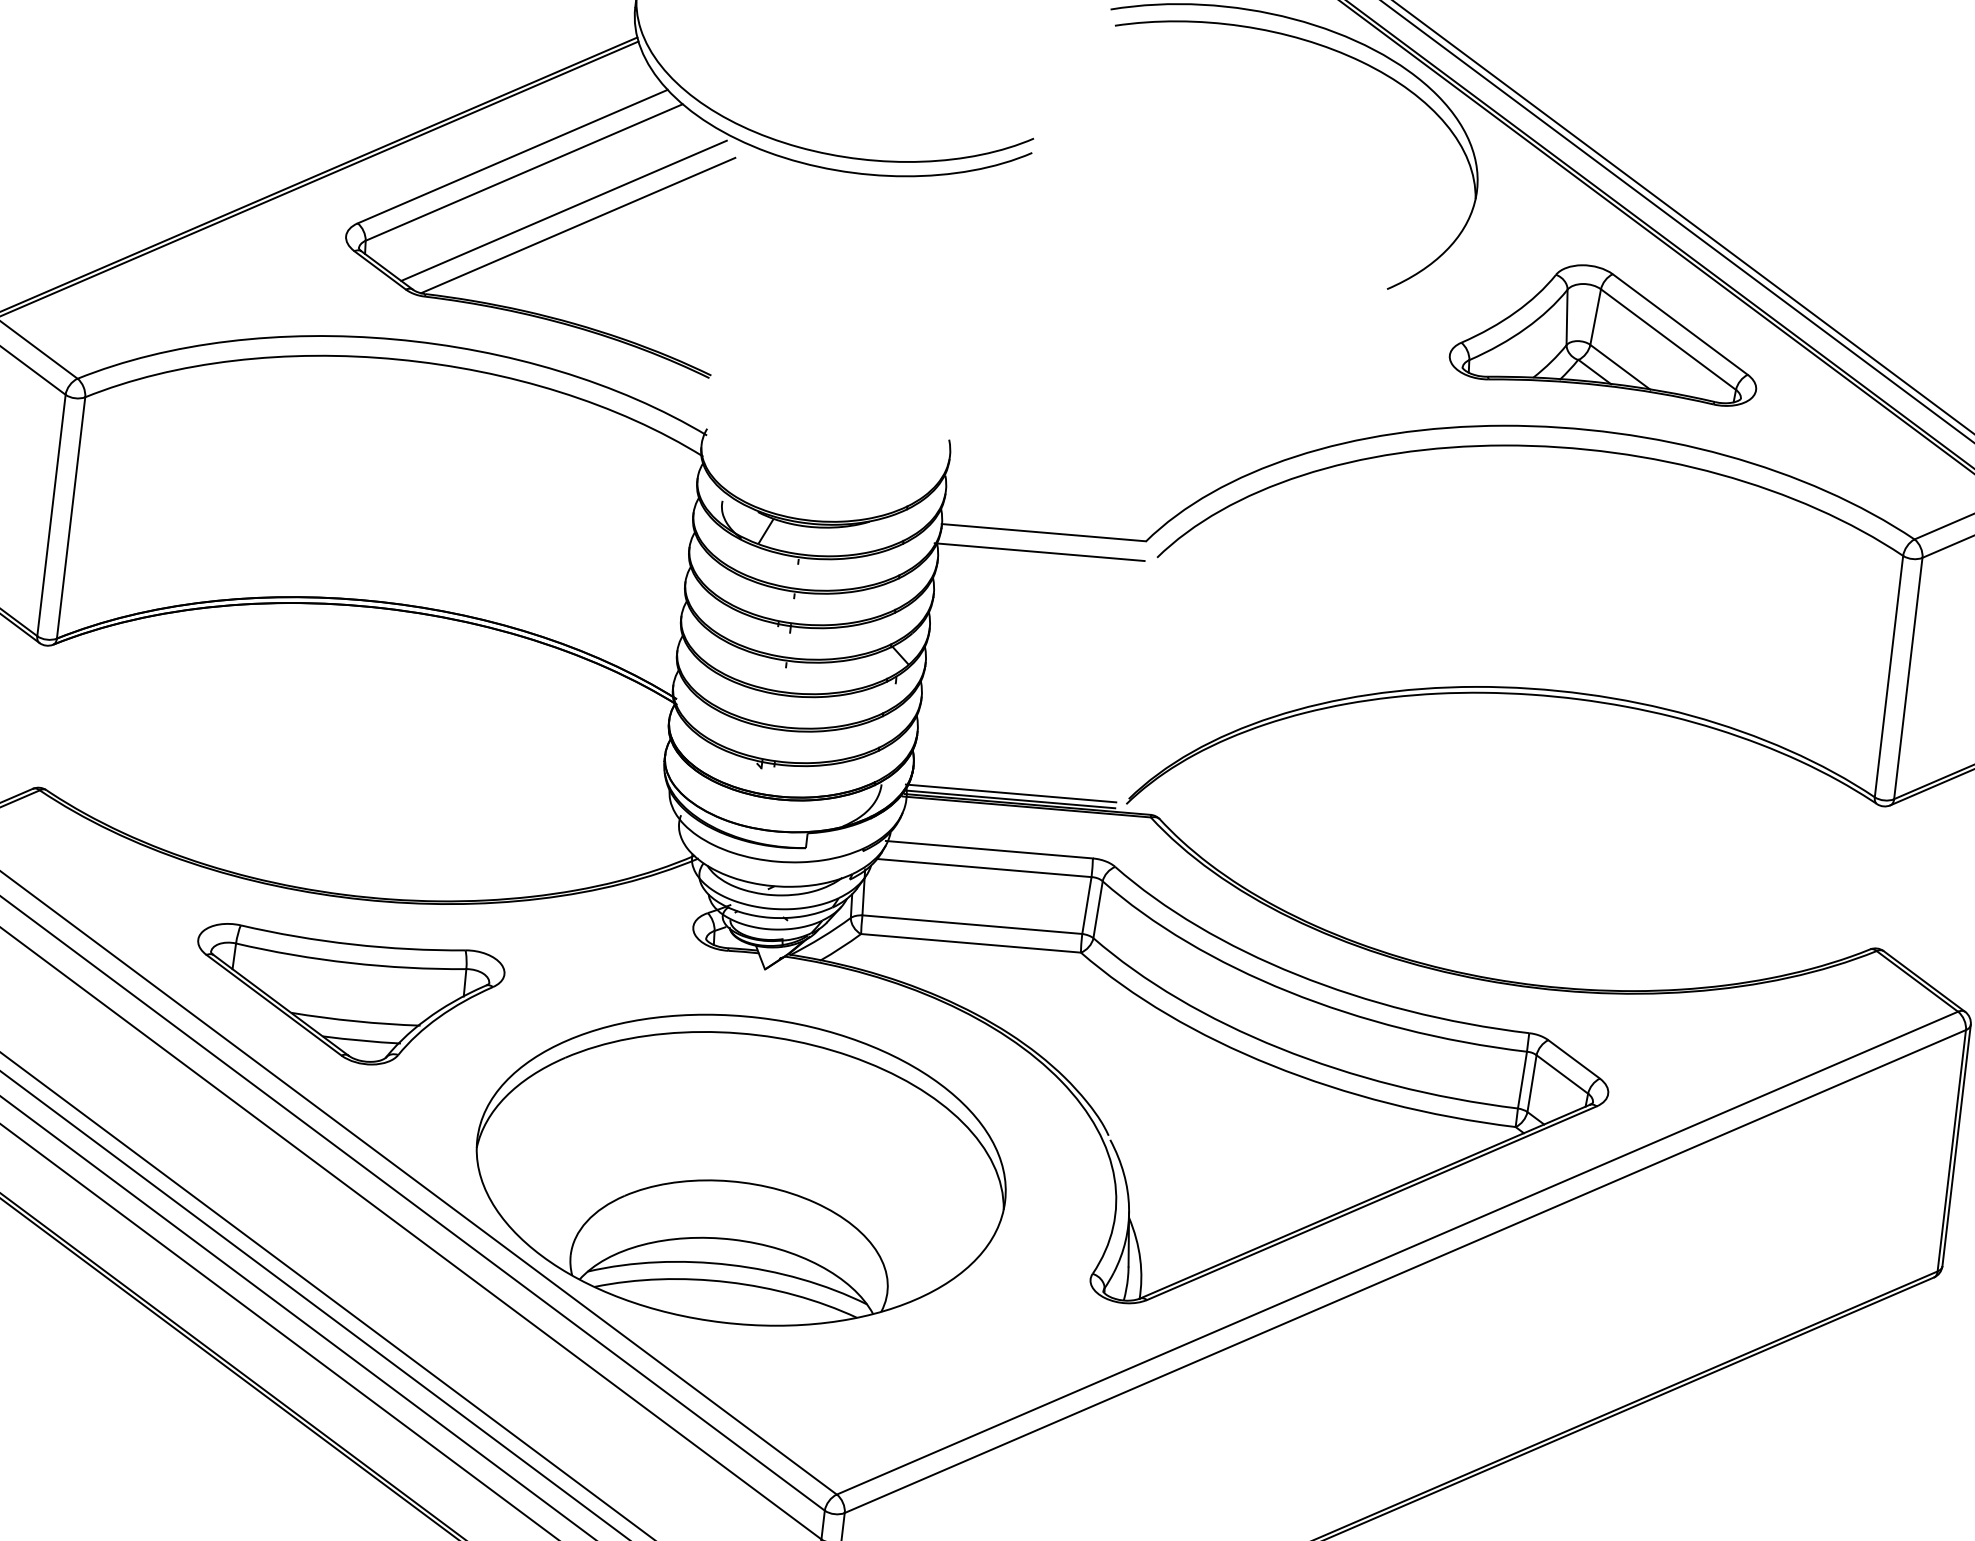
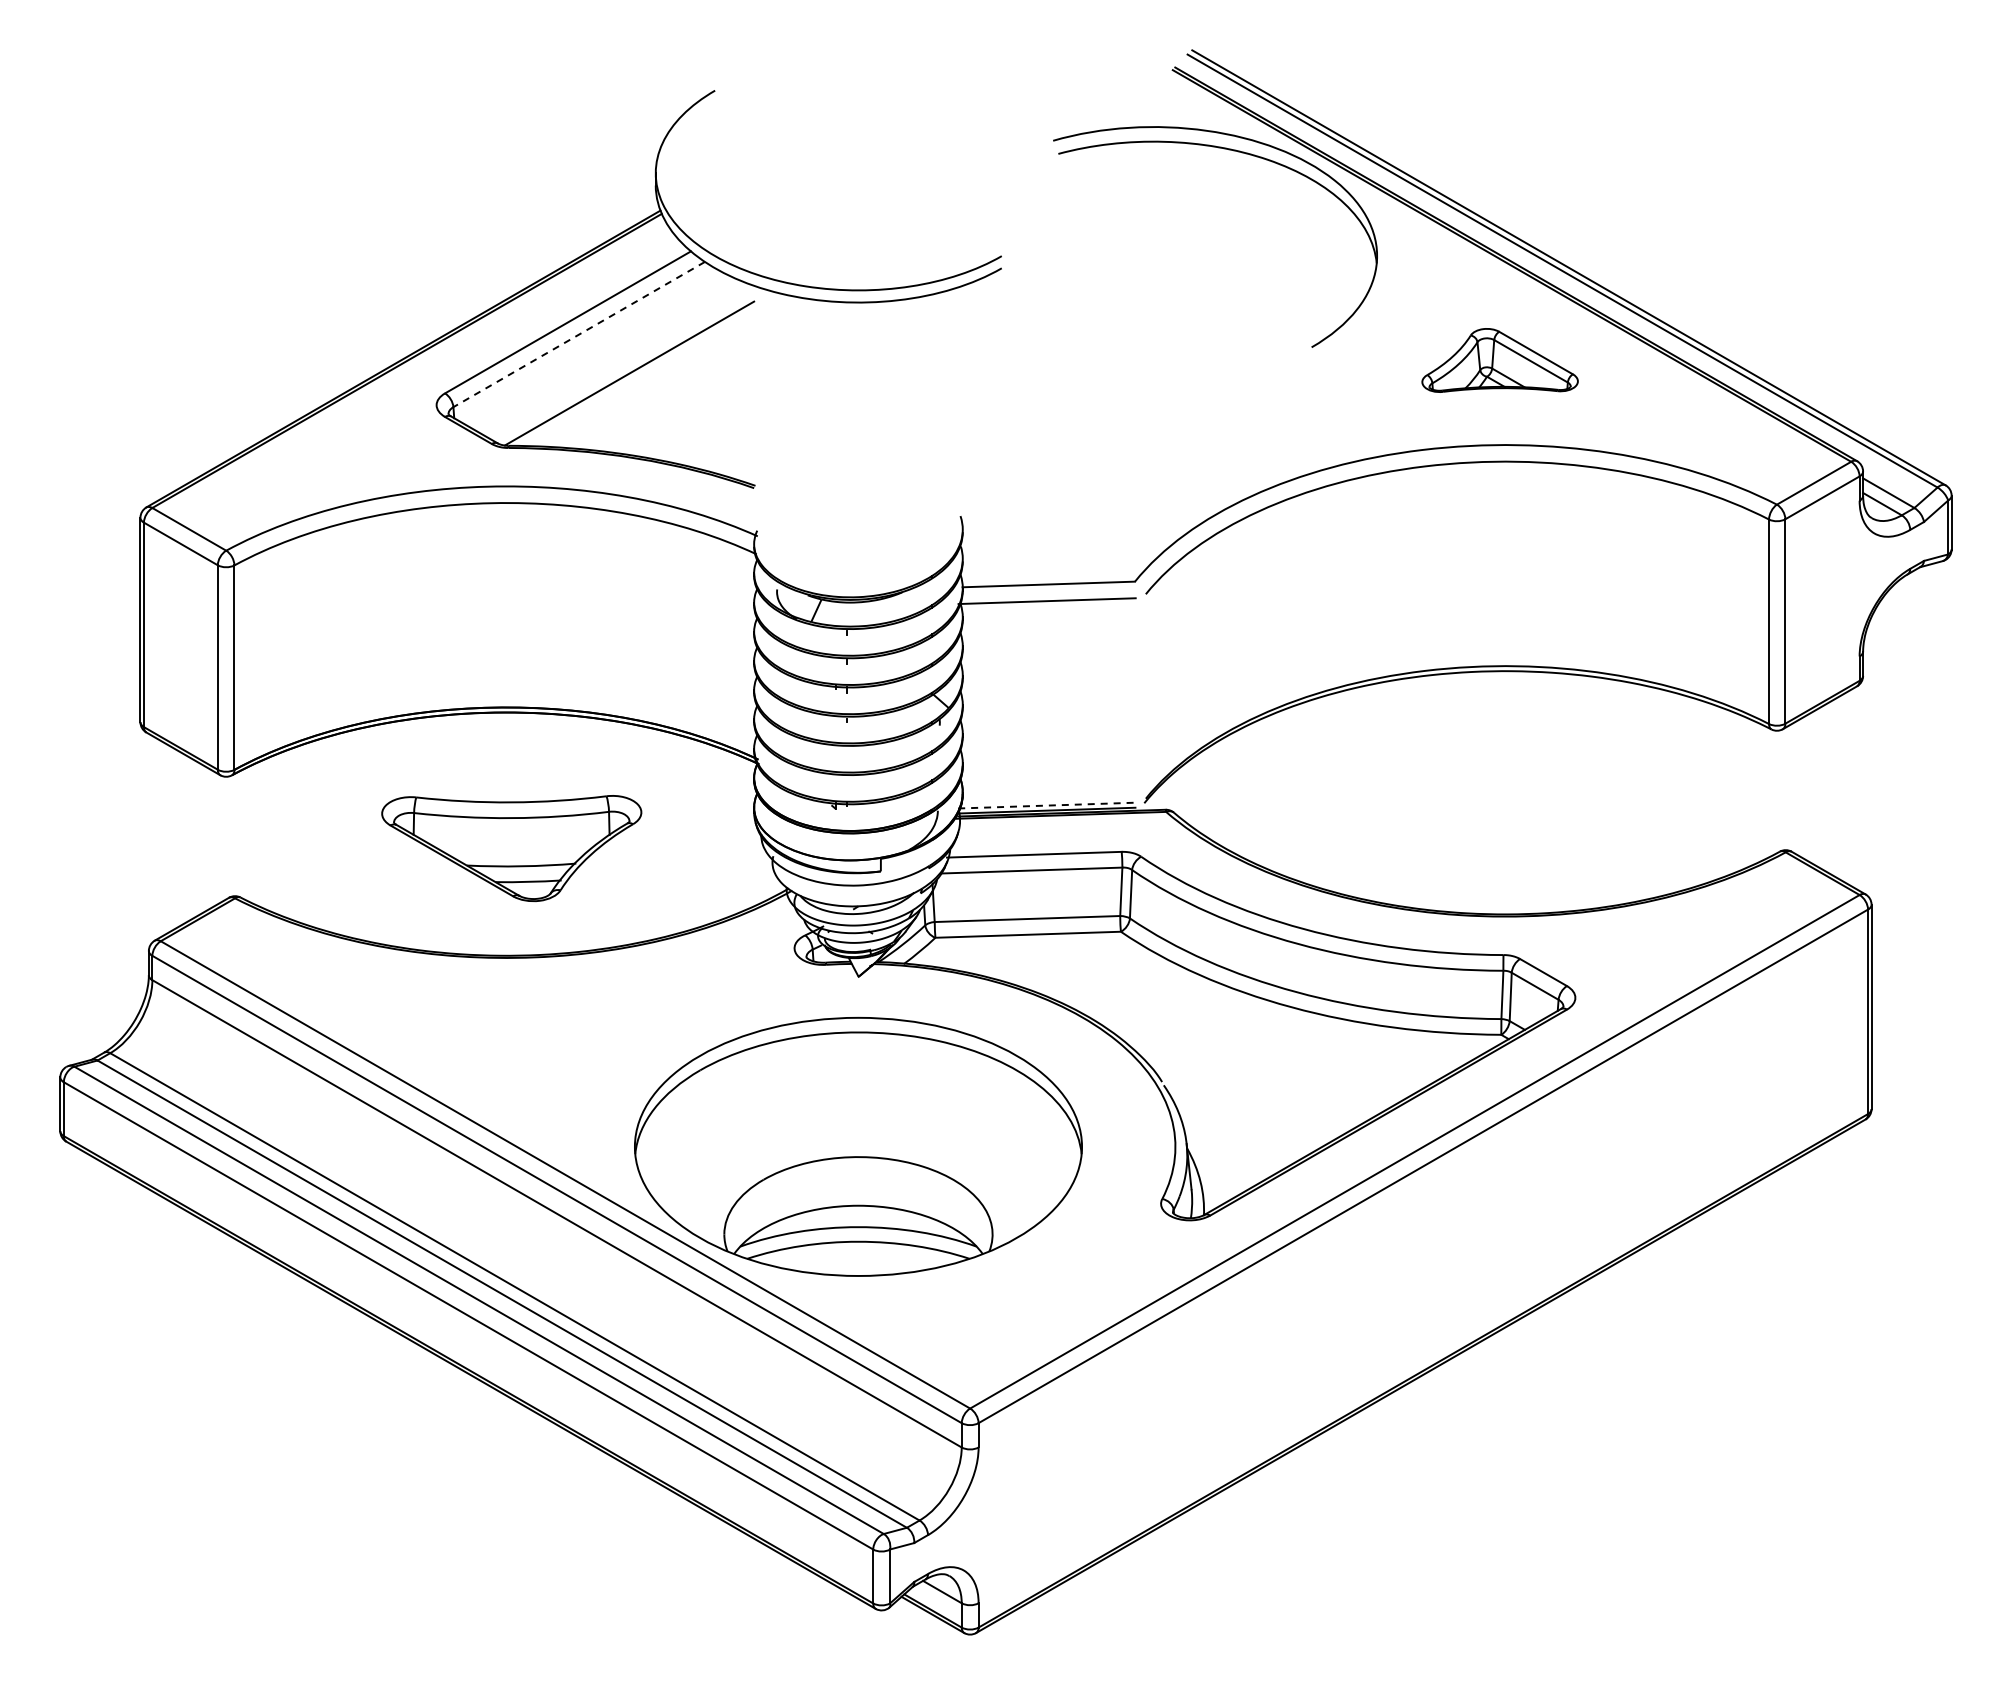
line: (523, 172) -> (578, 334), solid -> dashed
line: (564, 210) -> (616, 362), removed
part: (1607, 330) -> (1499, 360), size x0.6
line: (1010, 793) -> (1046, 805), solid -> dashed
part: (346, 998) -> (511, 848), moved

